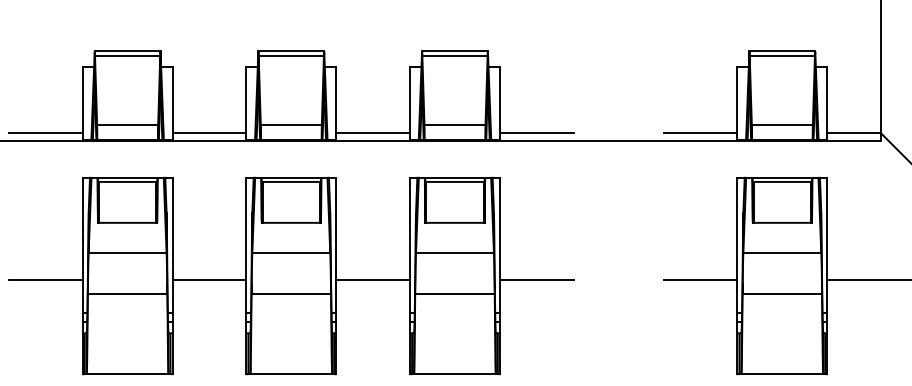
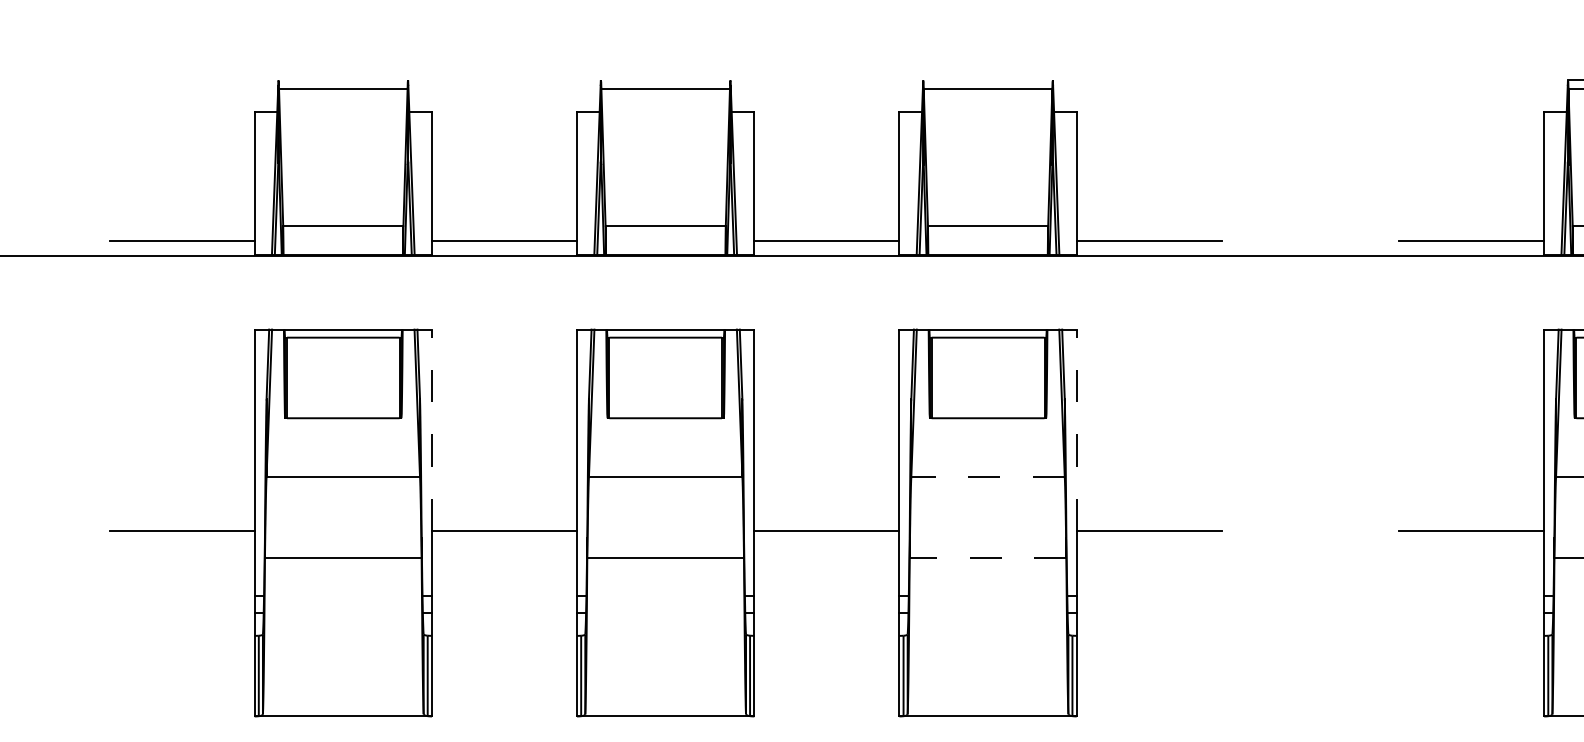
line: (127, 50) -> (343, 78), removed
line: (291, 50) -> (666, 78), removed
line: (454, 50) -> (987, 78), removed
line: (172, 228) -> (431, 429), solid -> dashed
line: (500, 228) -> (1077, 429), solid -> dashed
line: (454, 252) -> (987, 476), solid -> dashed
line: (454, 293) -> (987, 557), solid -> dashed

